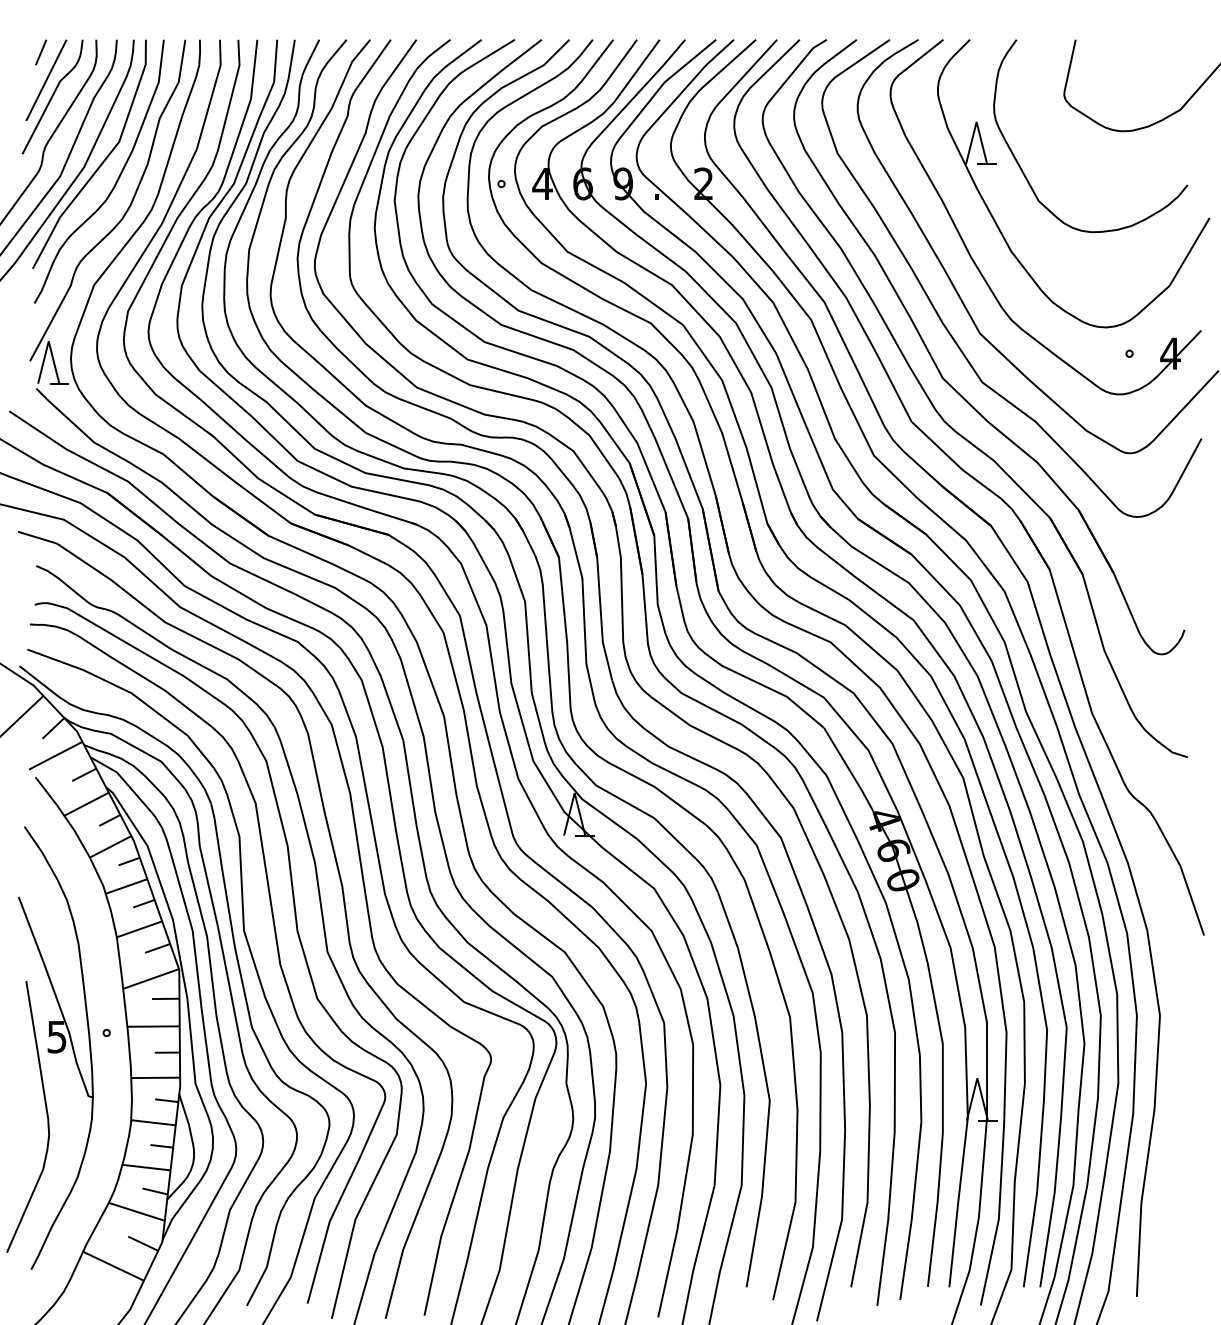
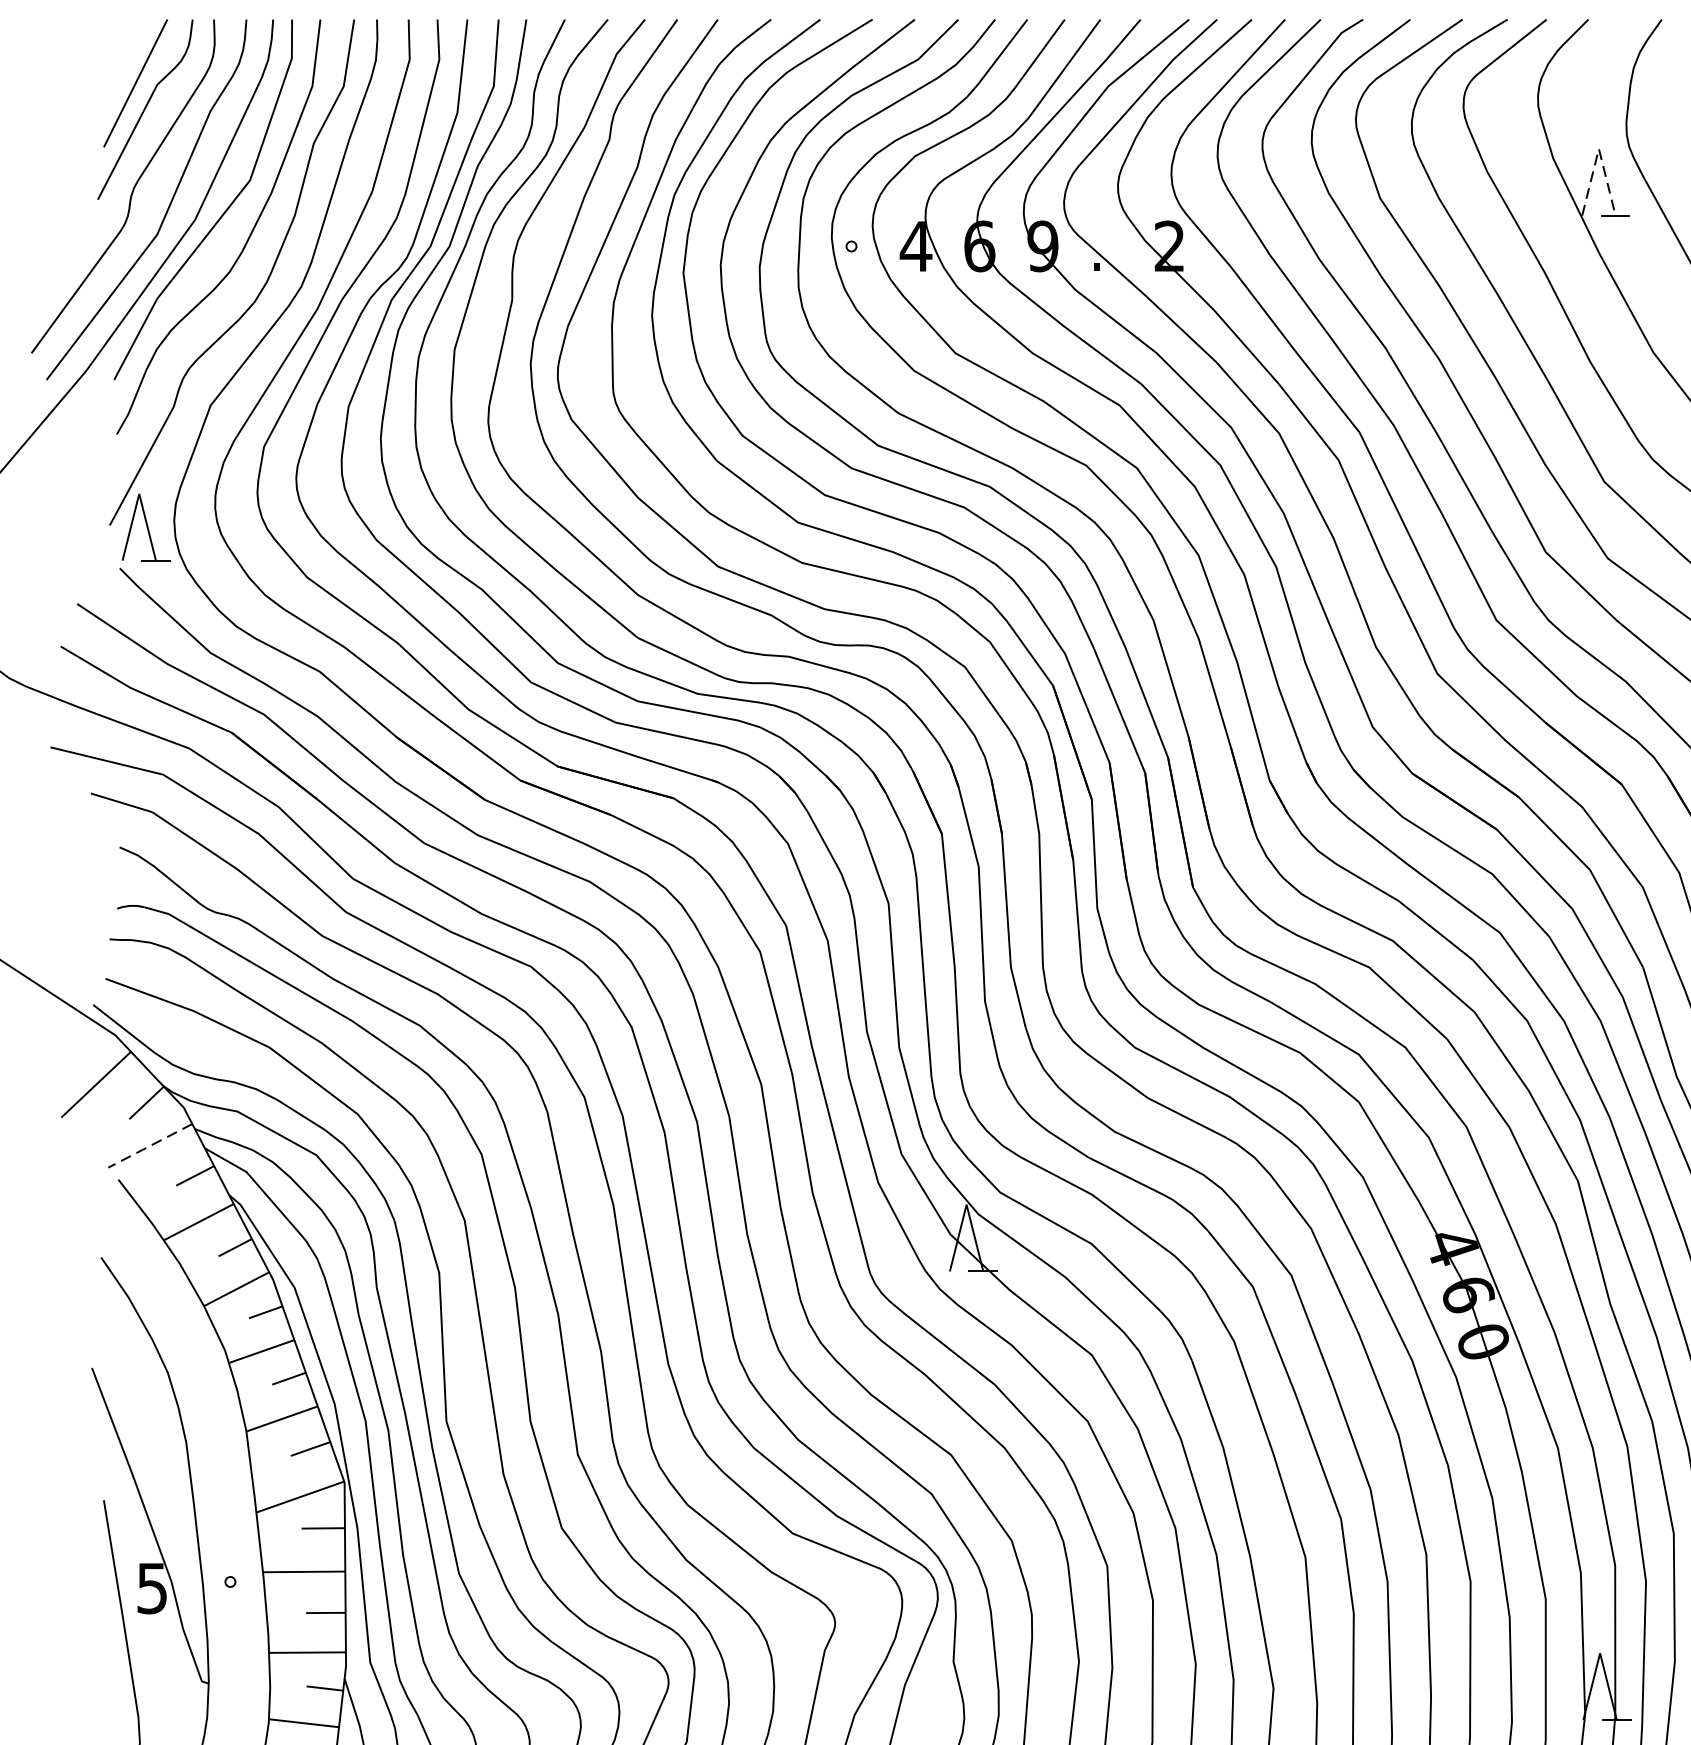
line: (41, 52) -> (127, 39), removed
line: (976, 121) -> (1598, 148), solid -> dashed
line: (55, 755) -> (149, 1145), solid -> dashed

